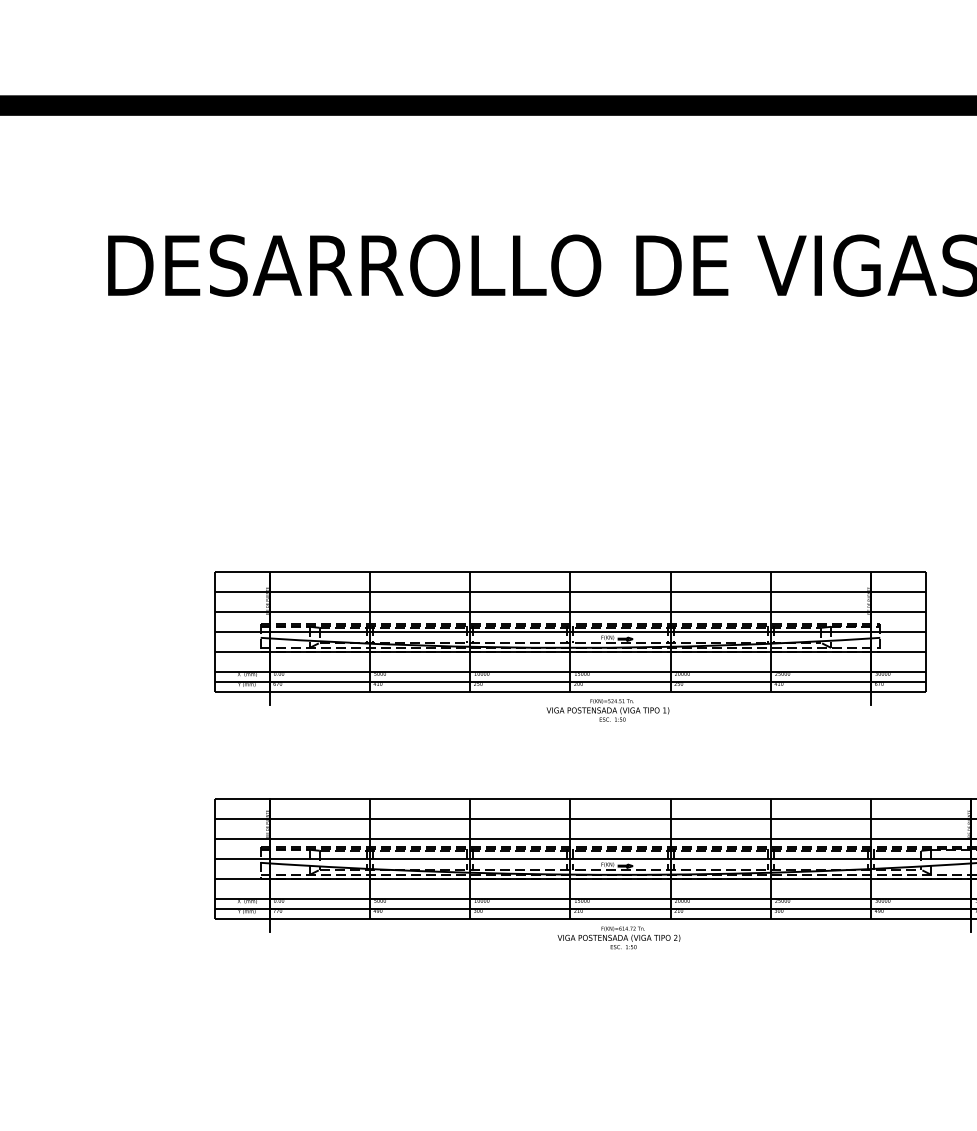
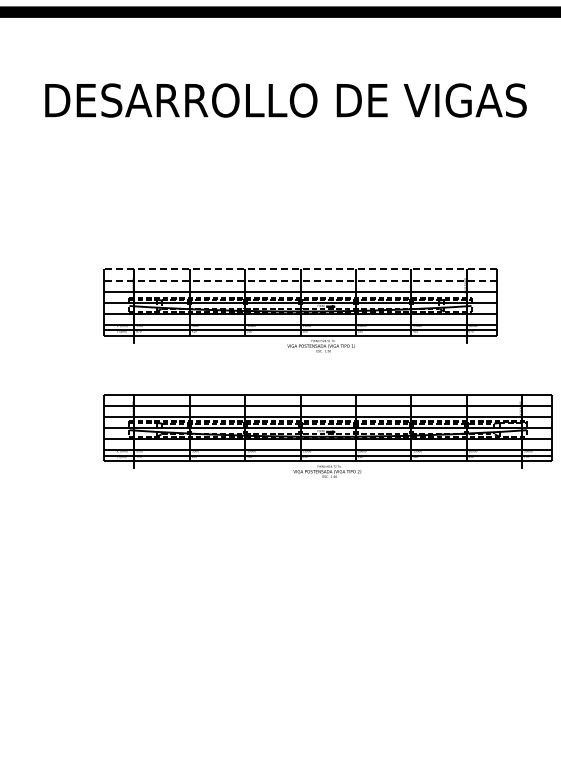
line: (570, 571) -> (300, 269), solid -> dashed
line: (570, 591) -> (300, 280), solid -> dashed

